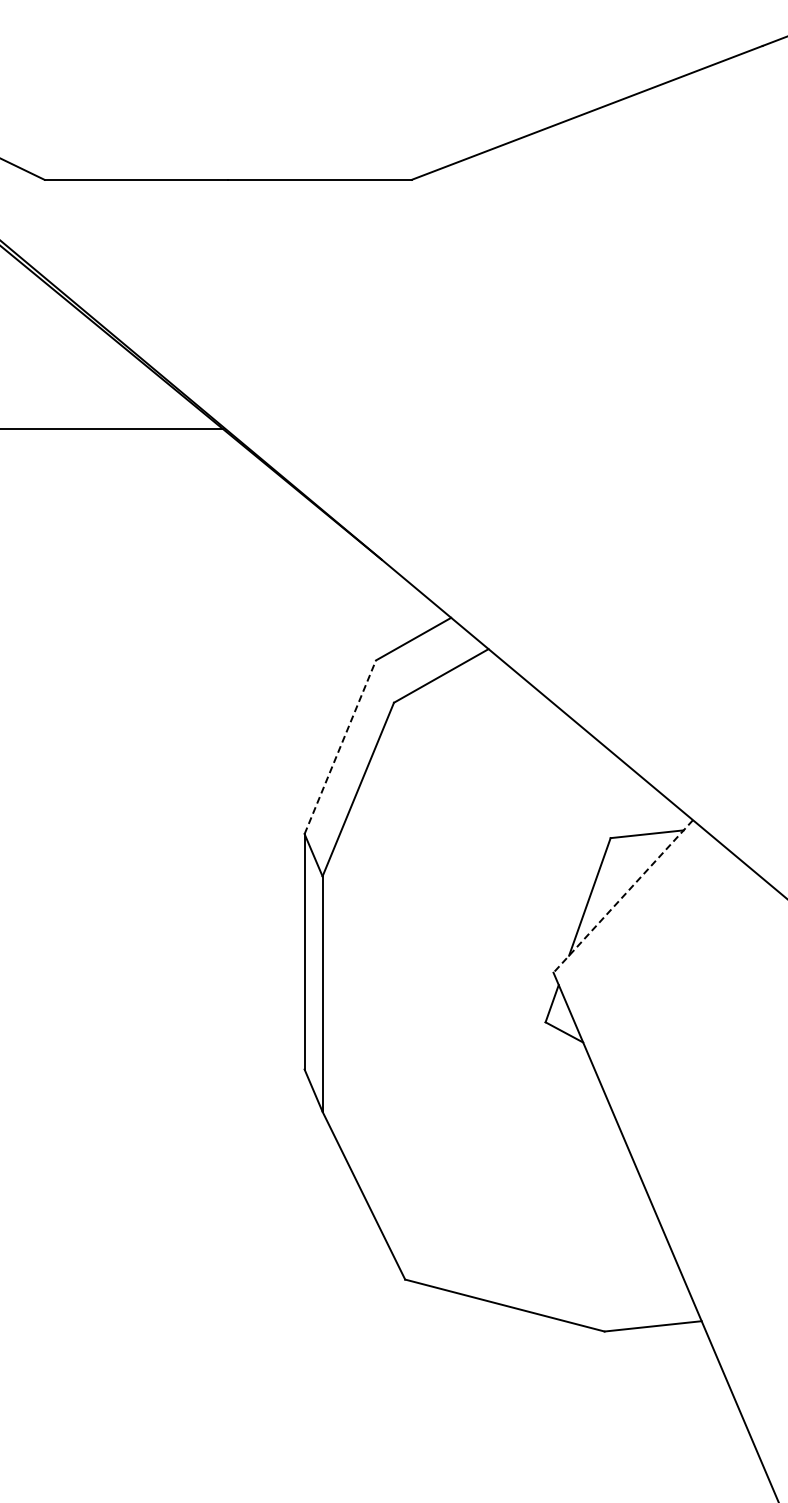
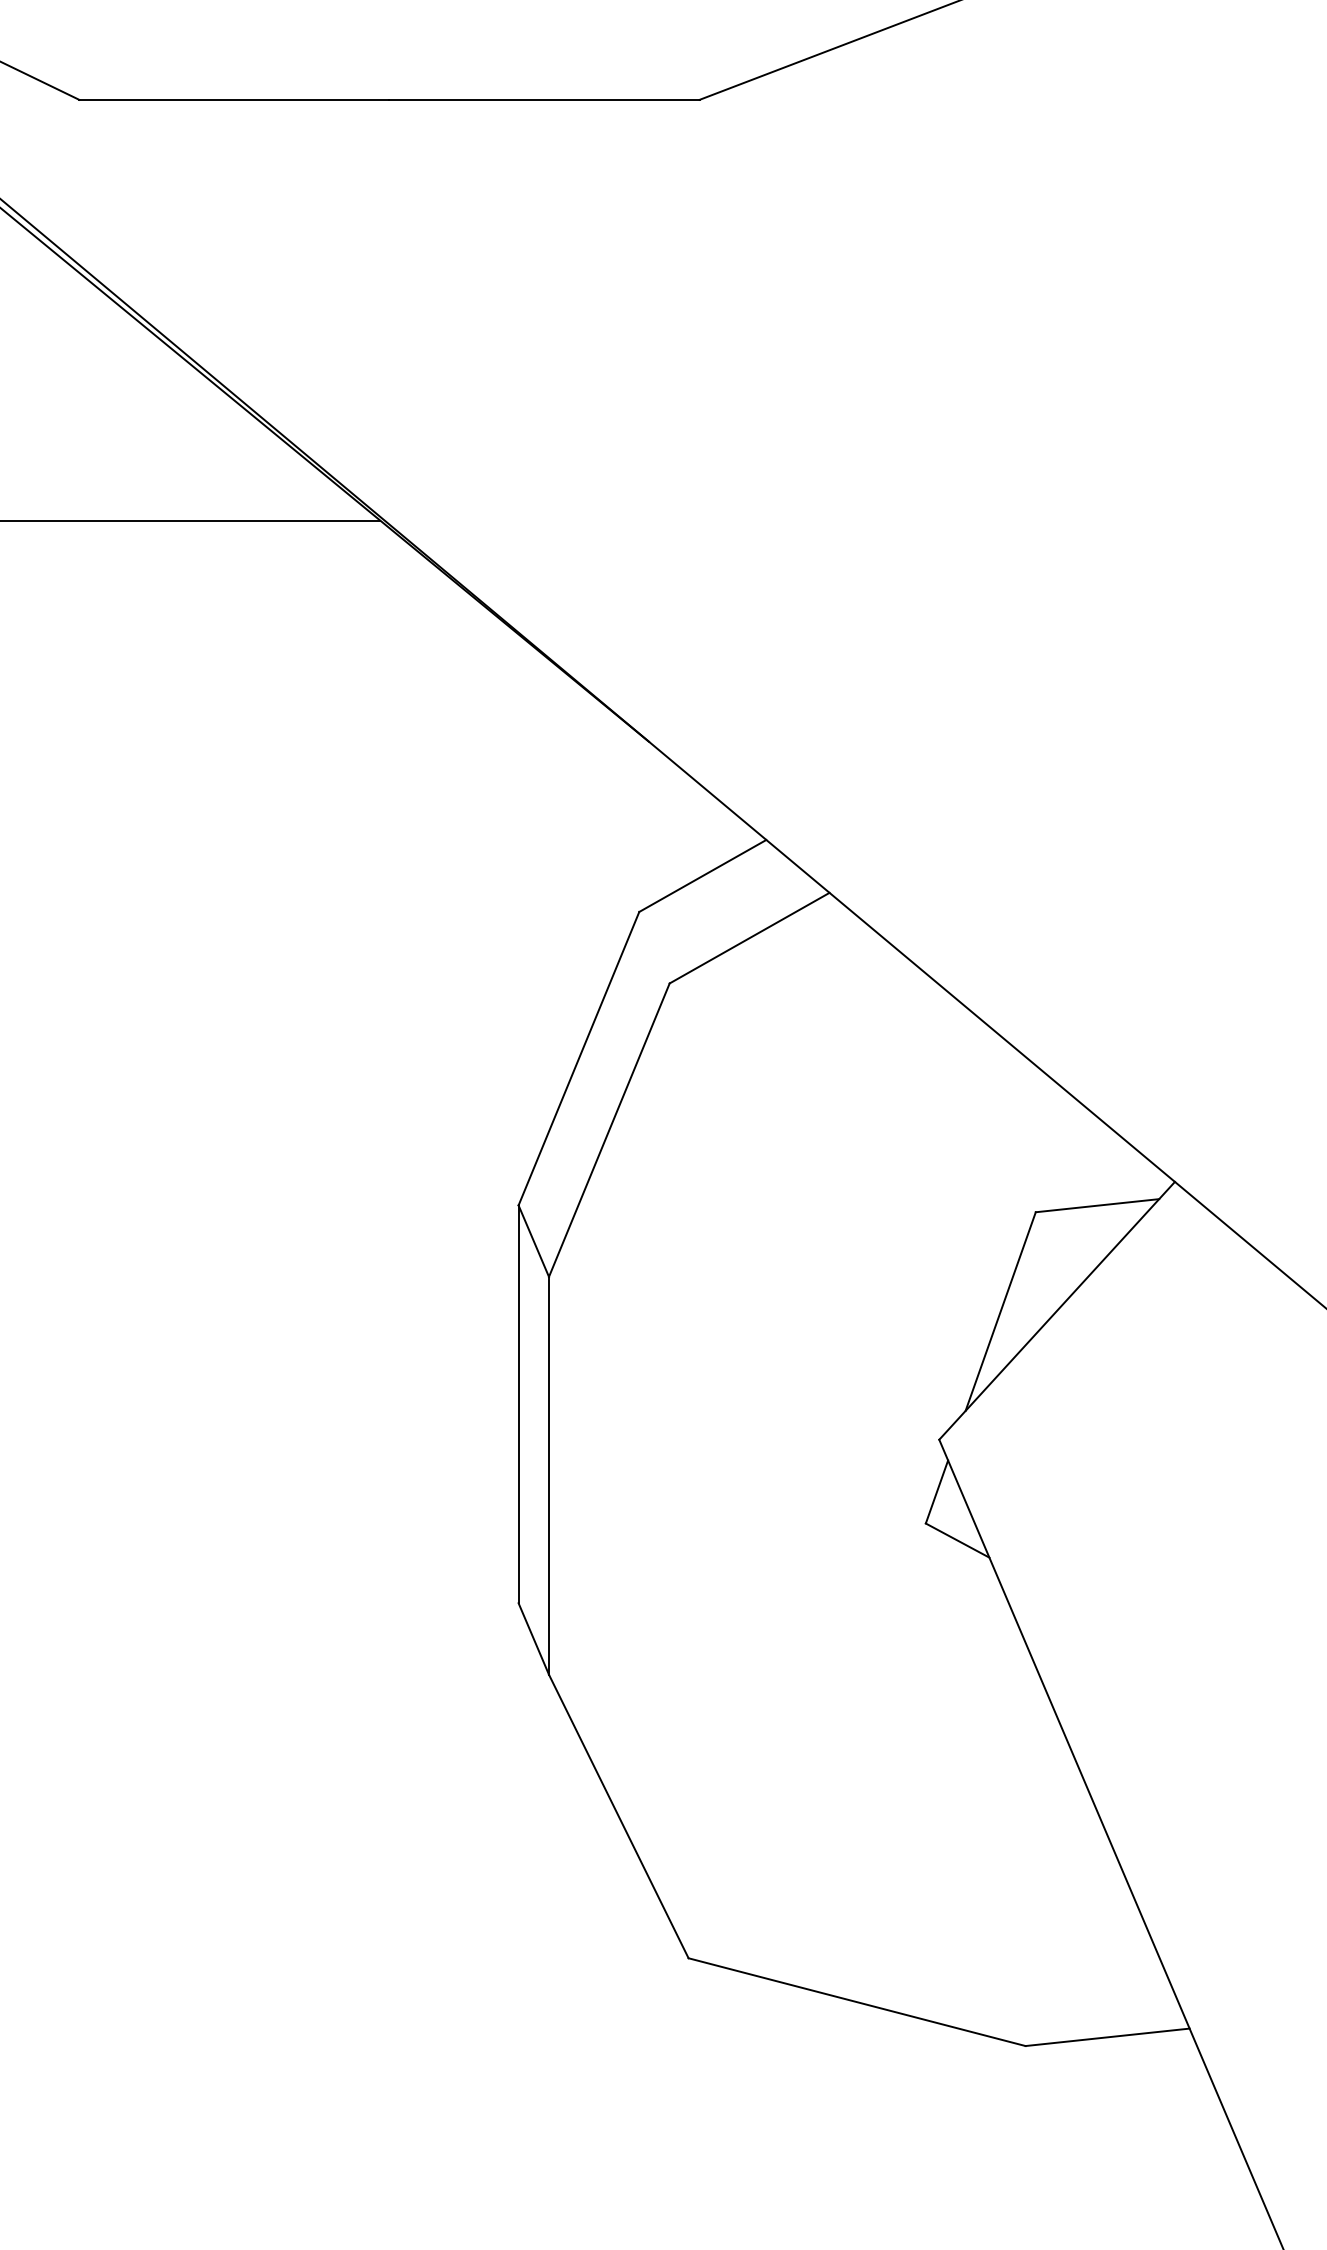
line: (340, 747) -> (579, 1059), dashed -> solid
line: (622, 896) -> (1055, 1310), dashed -> solid

